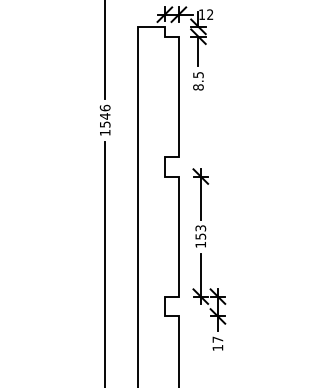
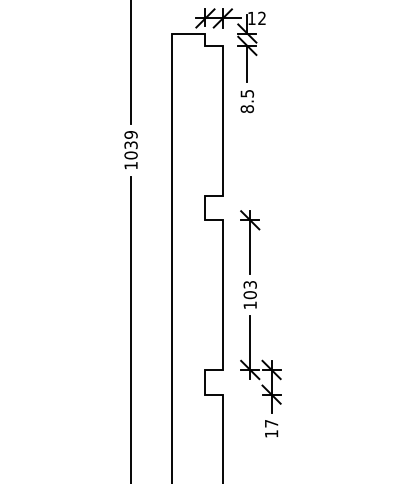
text: (104, 115) -> (130, 144), 1546 -> 1039
text: (200, 236) -> (249, 295), 153 -> 103

